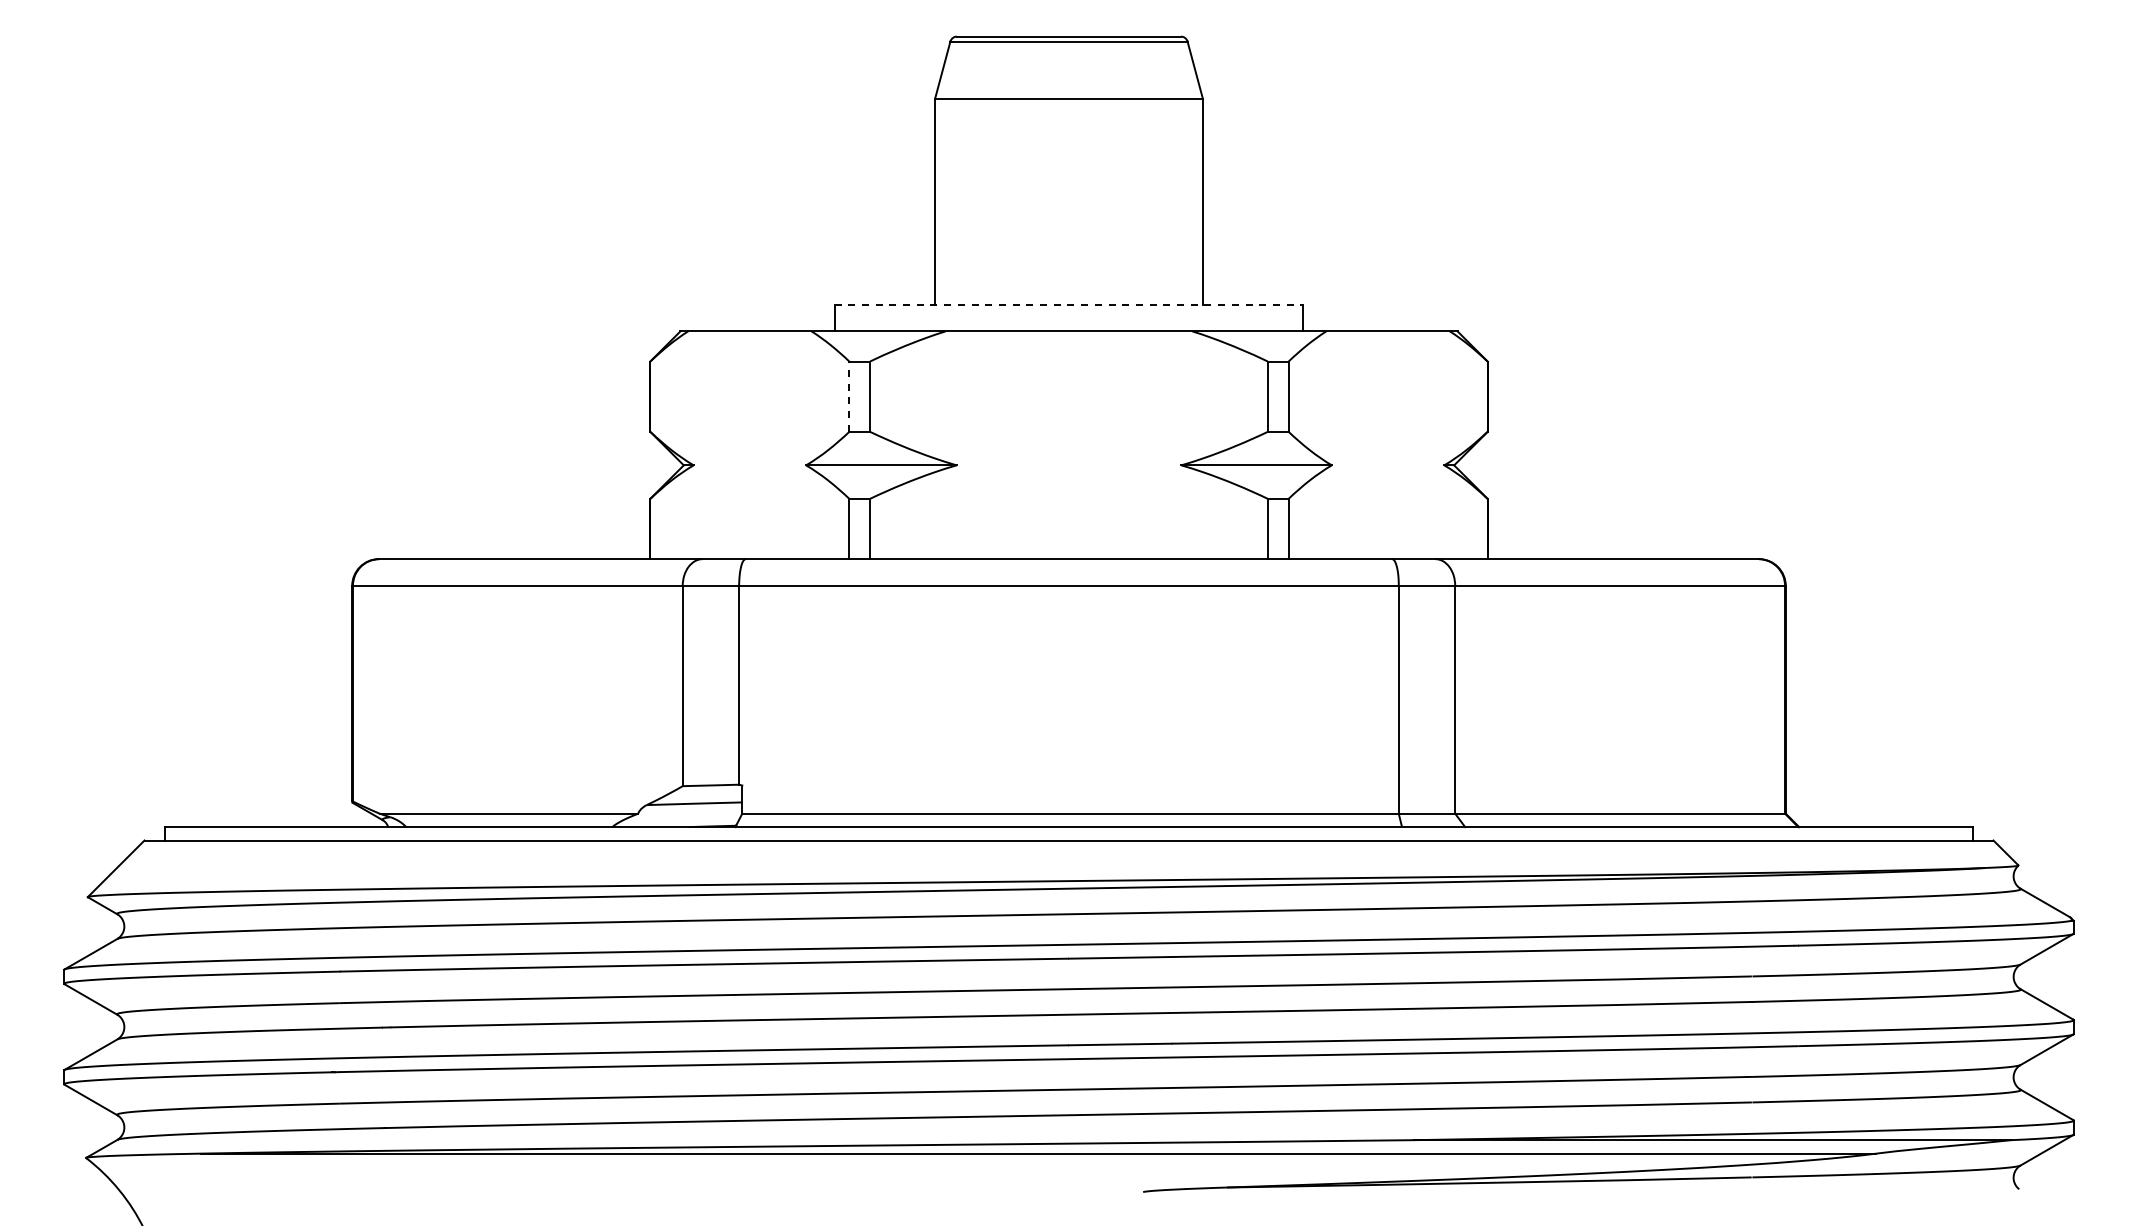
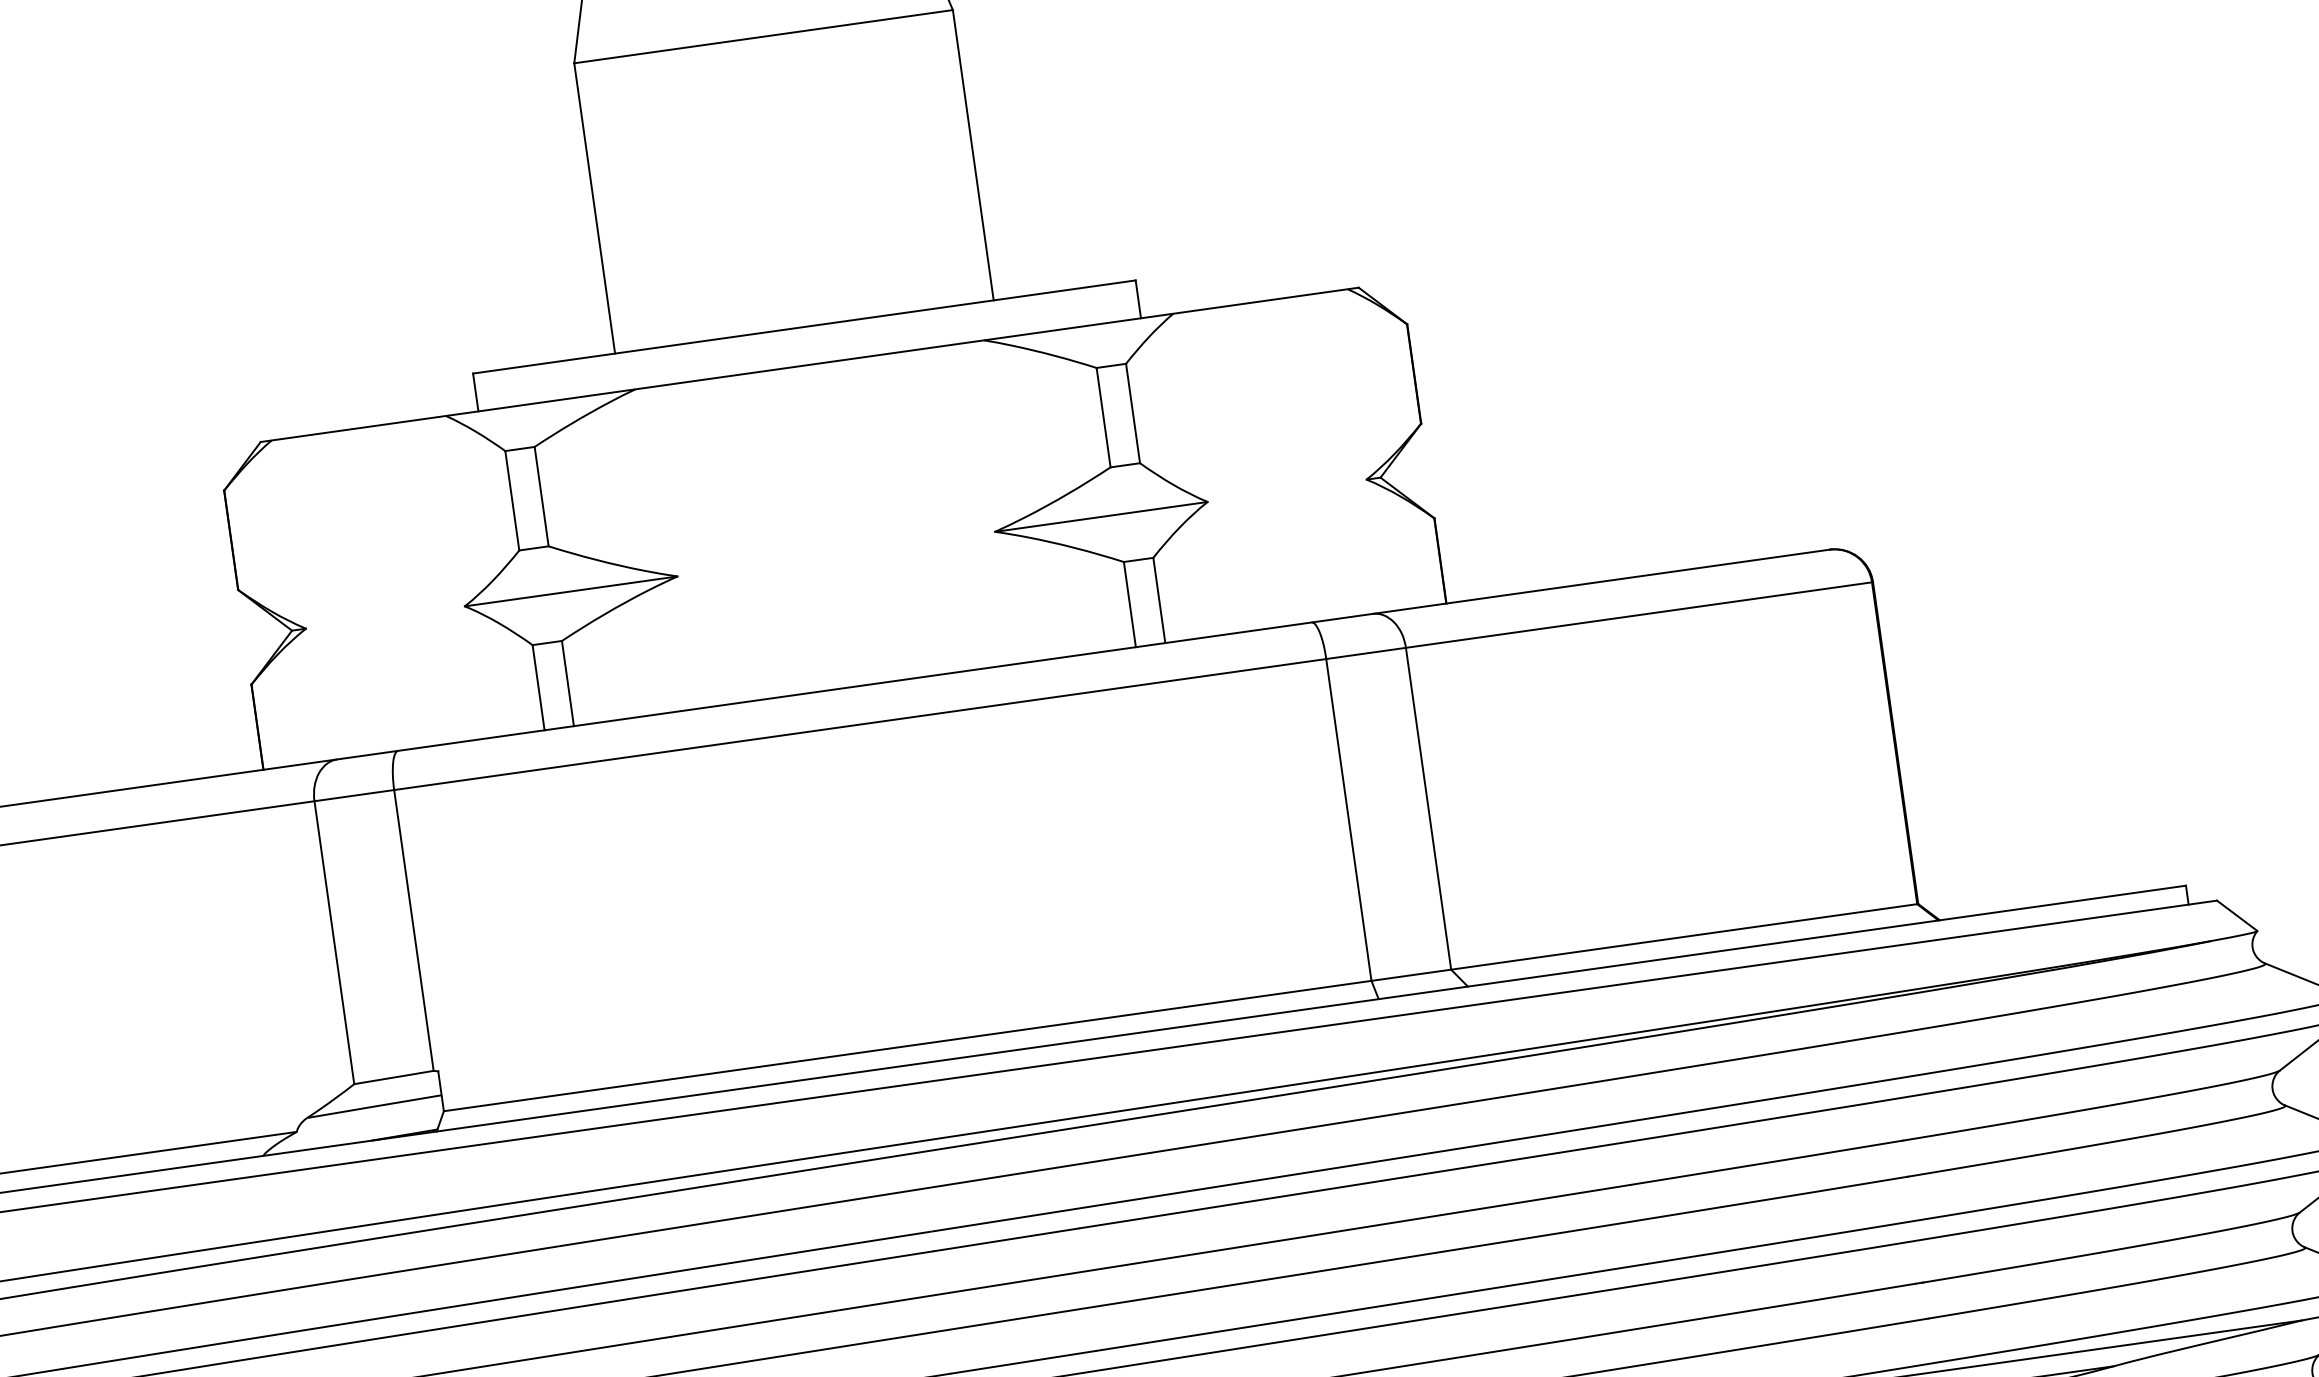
line: (1069, 304) -> (805, 326), dashed -> solid
line: (849, 396) -> (512, 500), dashed -> solid

